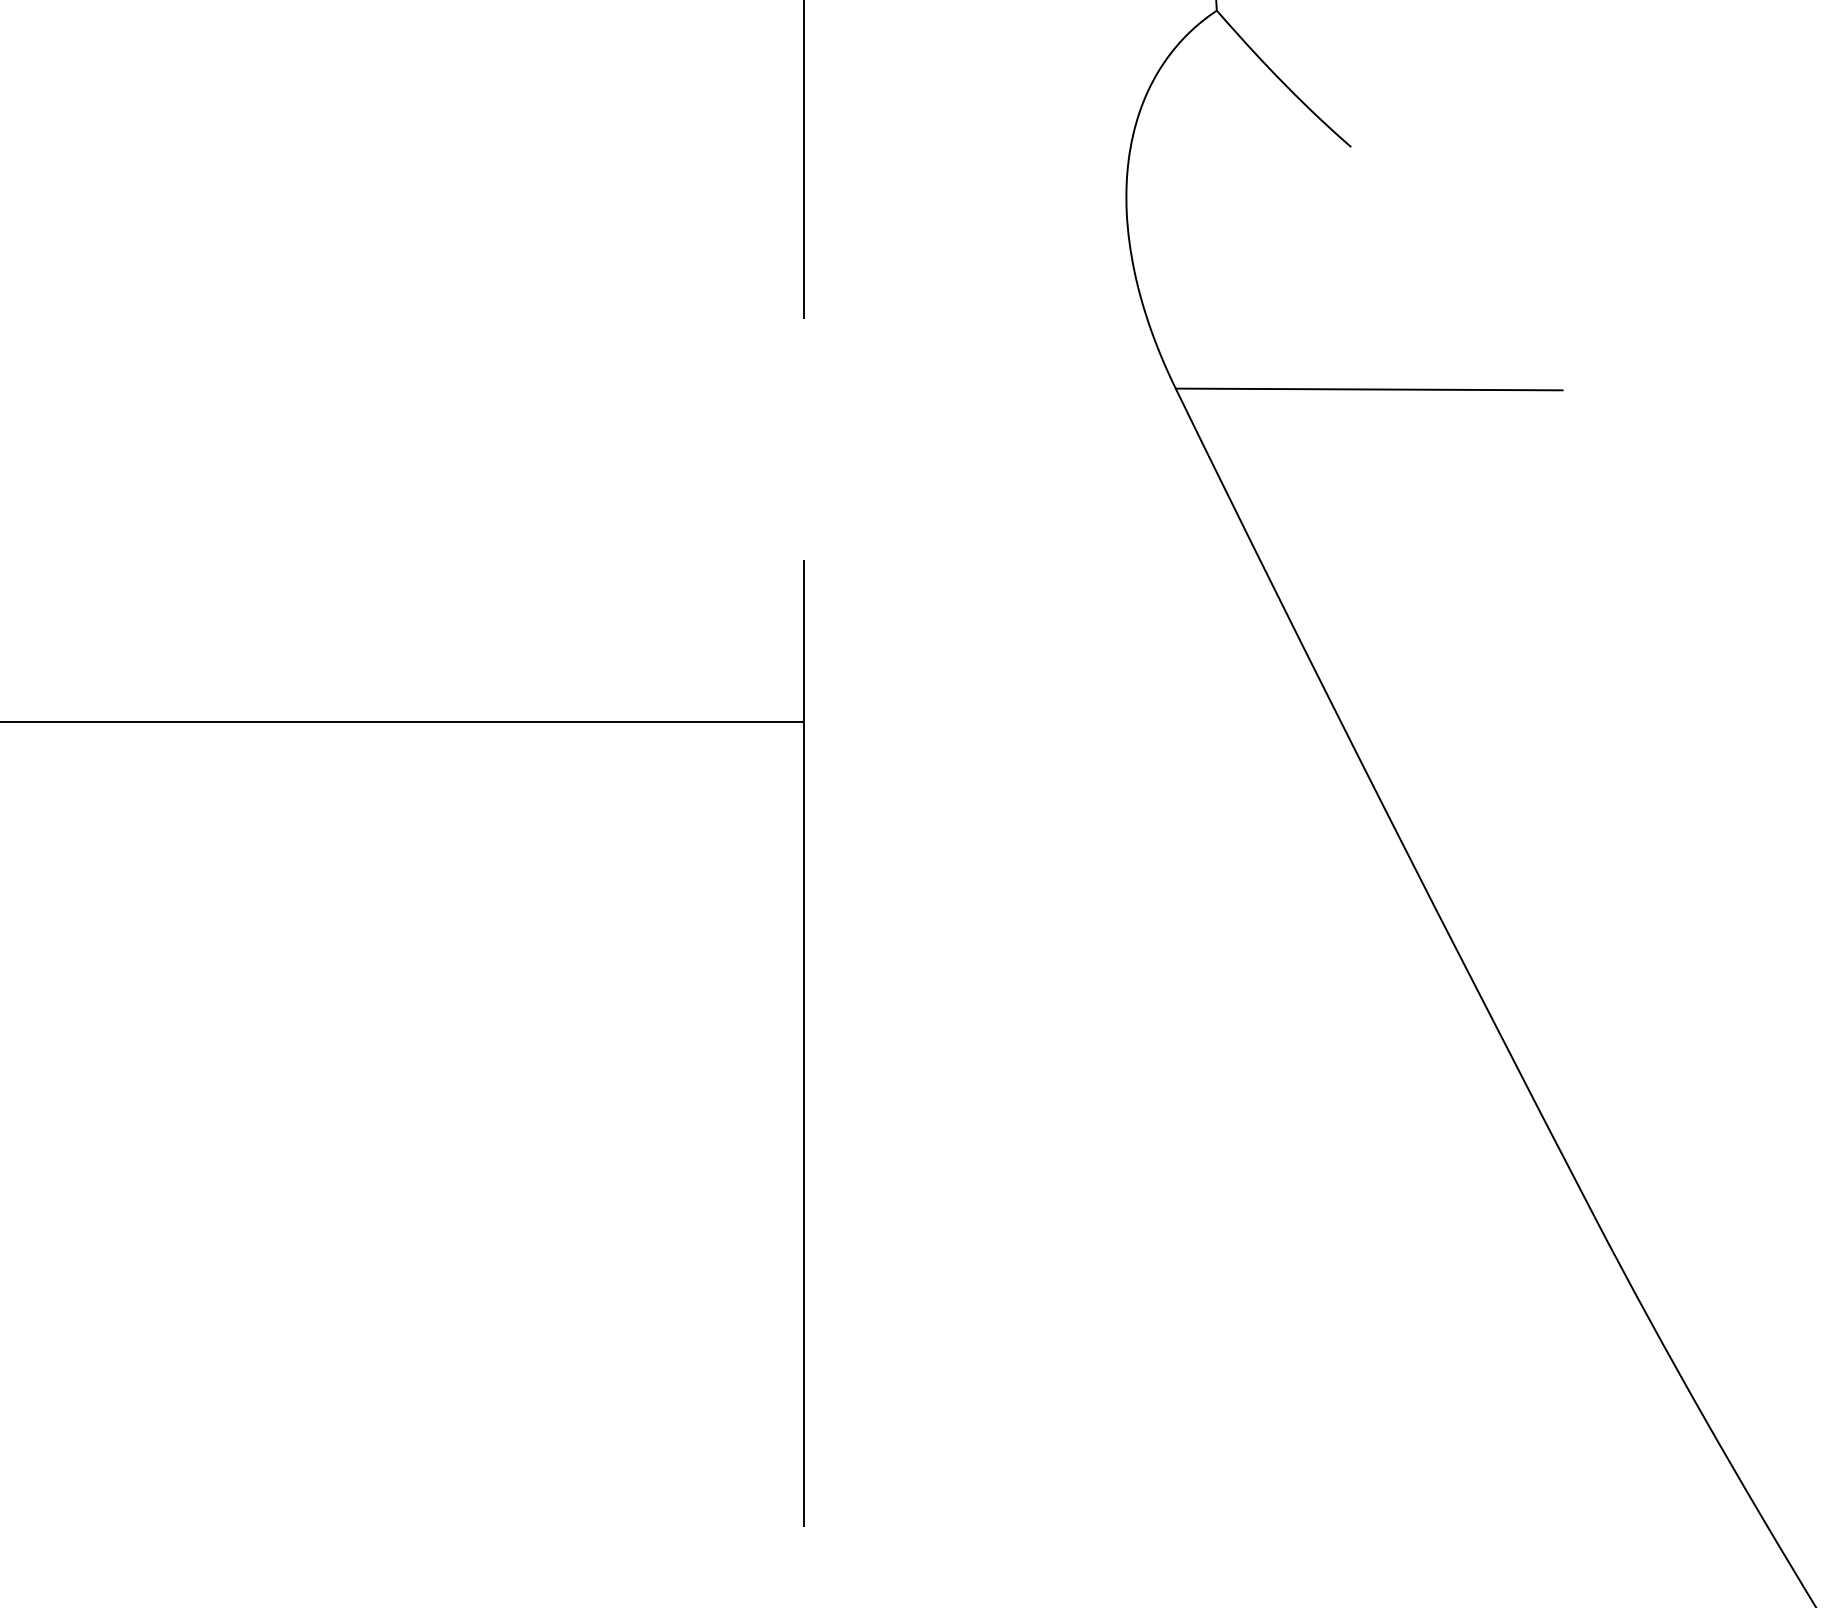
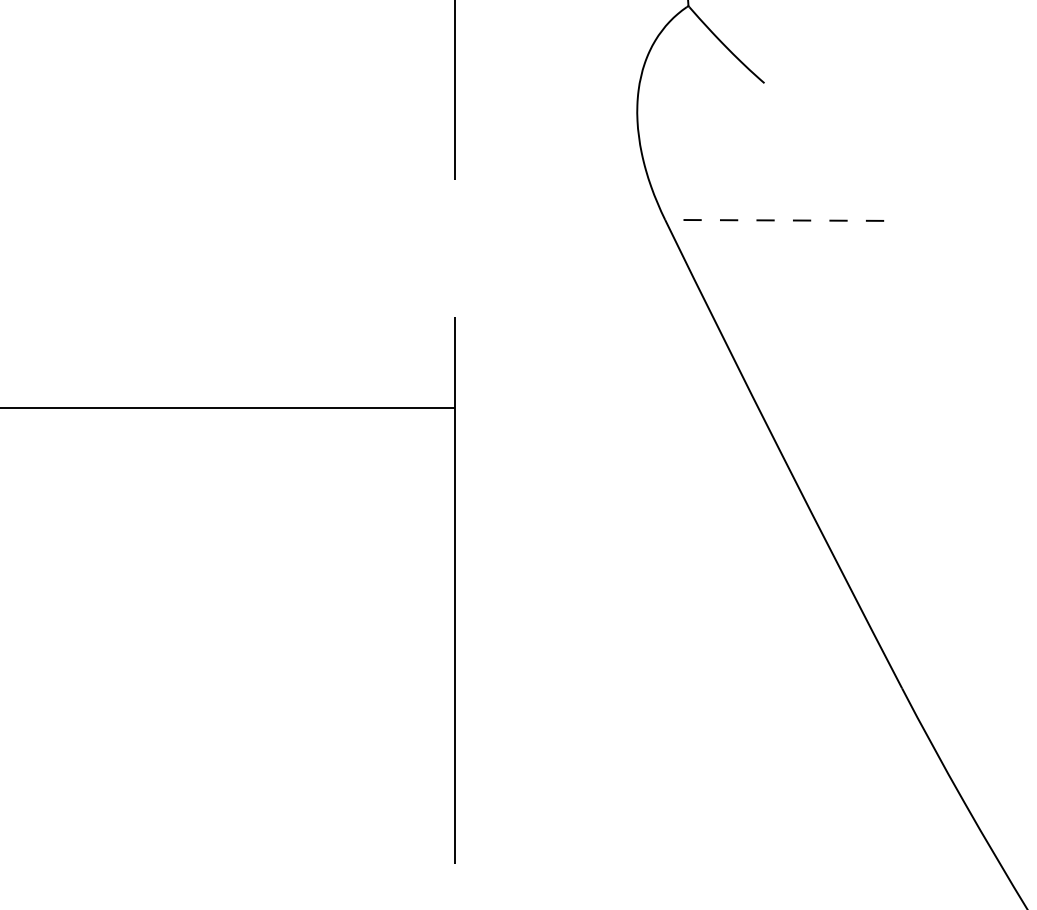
line: (1368, 389) -> (774, 220), solid -> dashed

